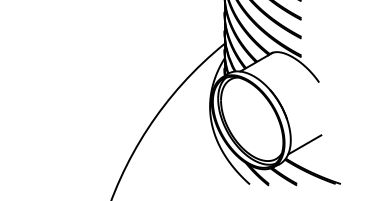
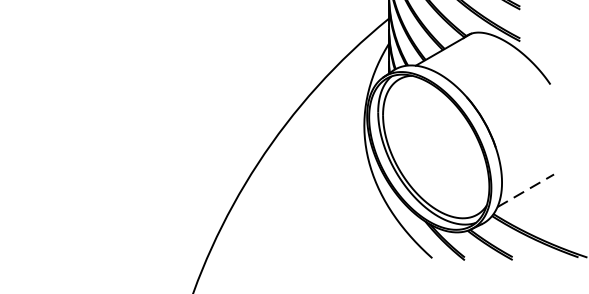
line: (305, 144) -> (527, 190), solid -> dashed

